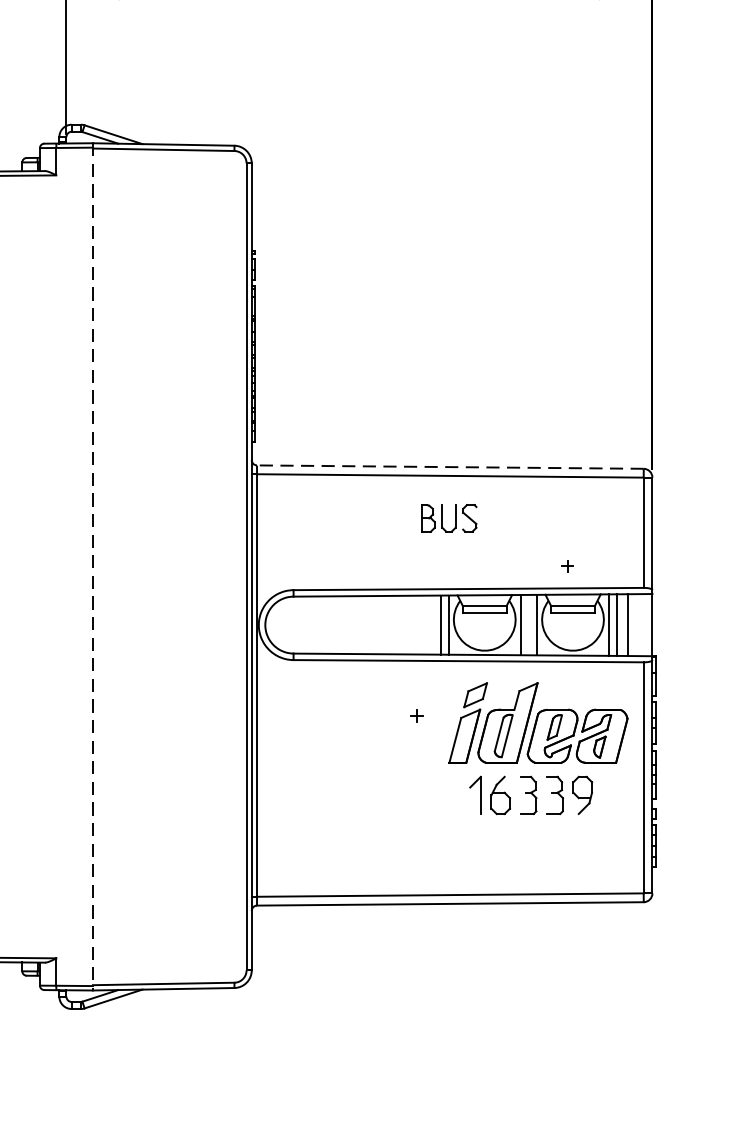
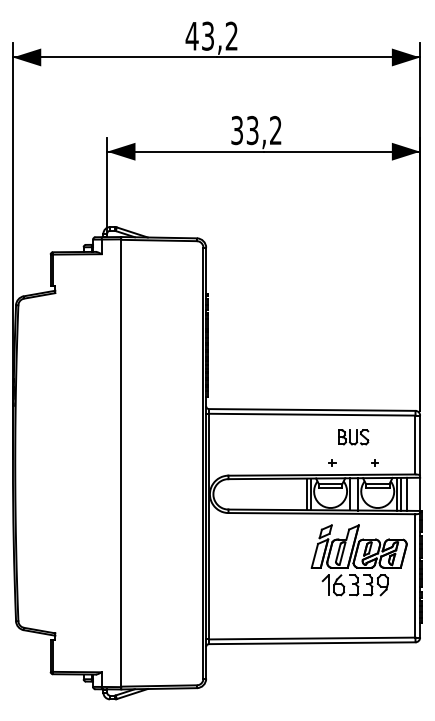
line: (448, 466) -> (311, 409), dashed -> solid
part: (448, 518) -> (353, 437), moved
line: (93, 567) -> (121, 463), dashed -> solid
part: (417, 715) -> (332, 462), moved

